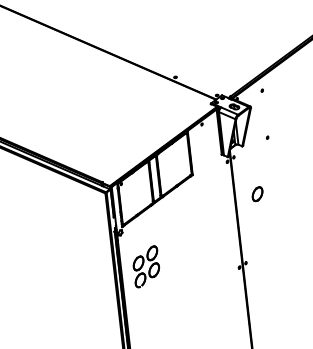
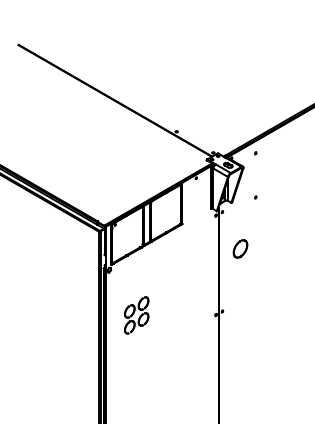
part: (257, 193) -> (240, 248), size x1.4
part: (146, 266) -> (136, 315), moved

